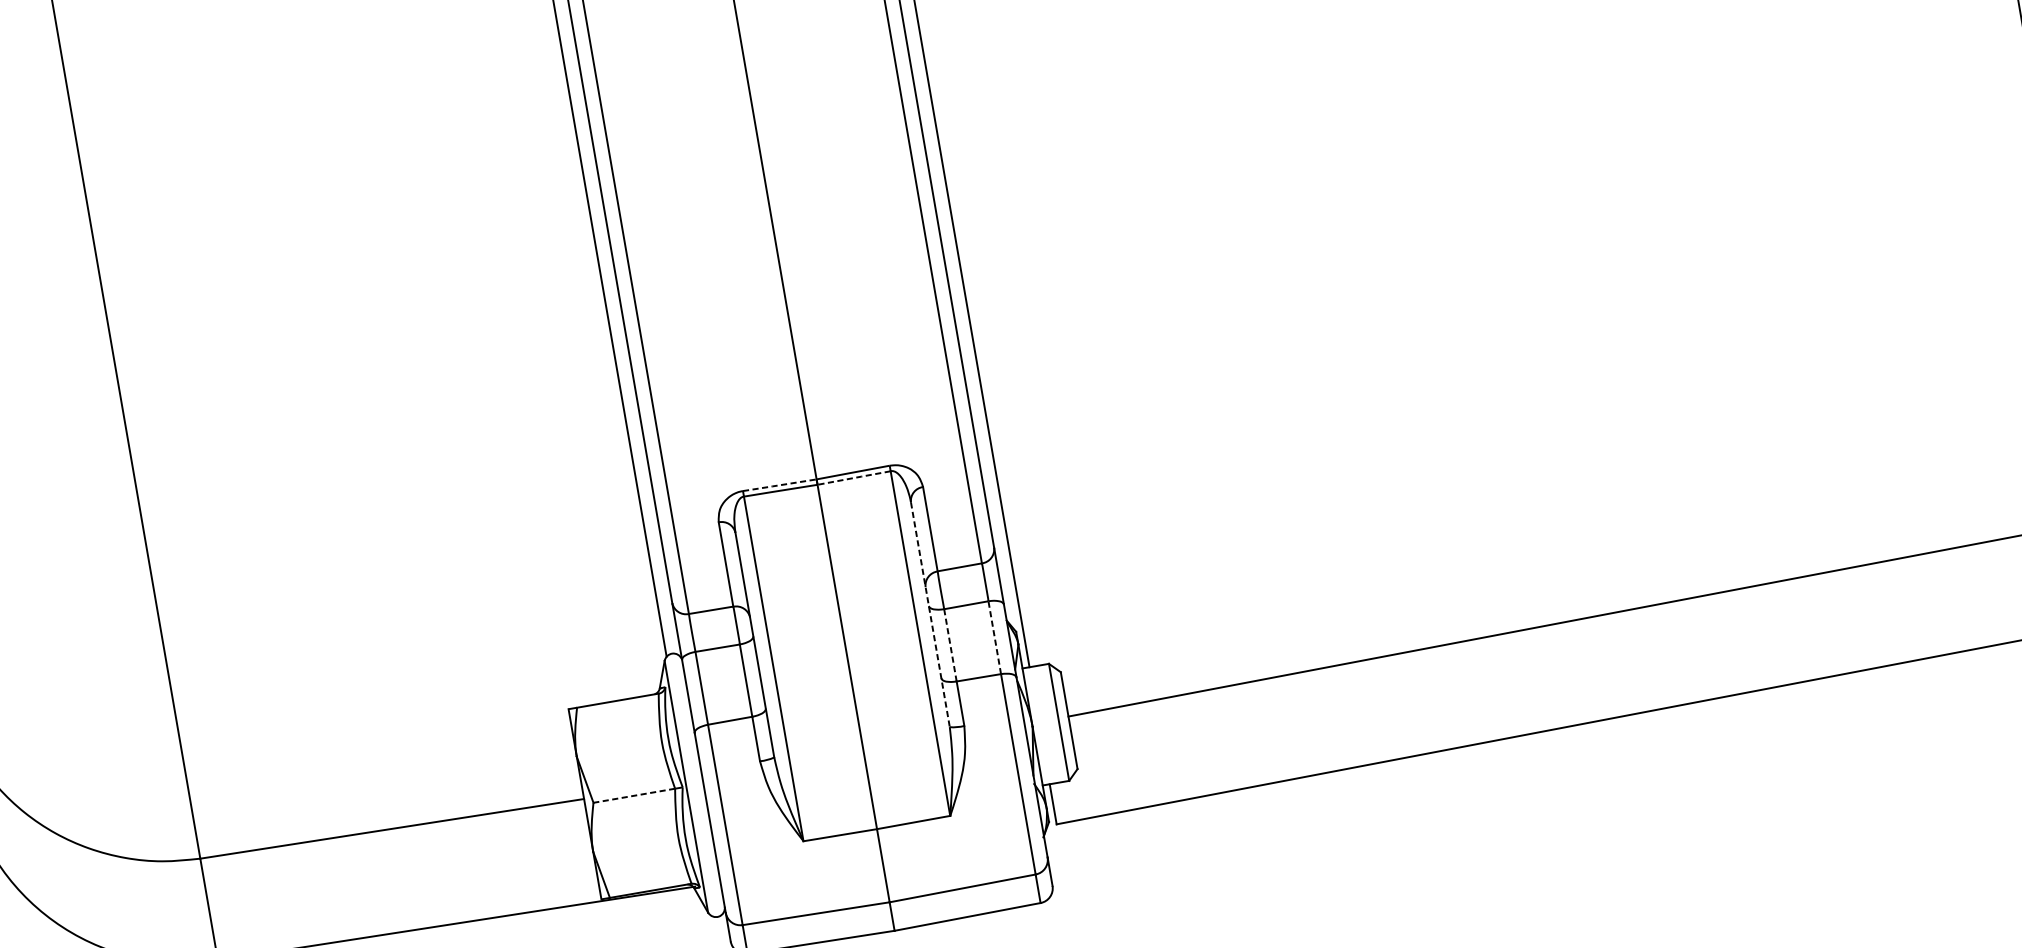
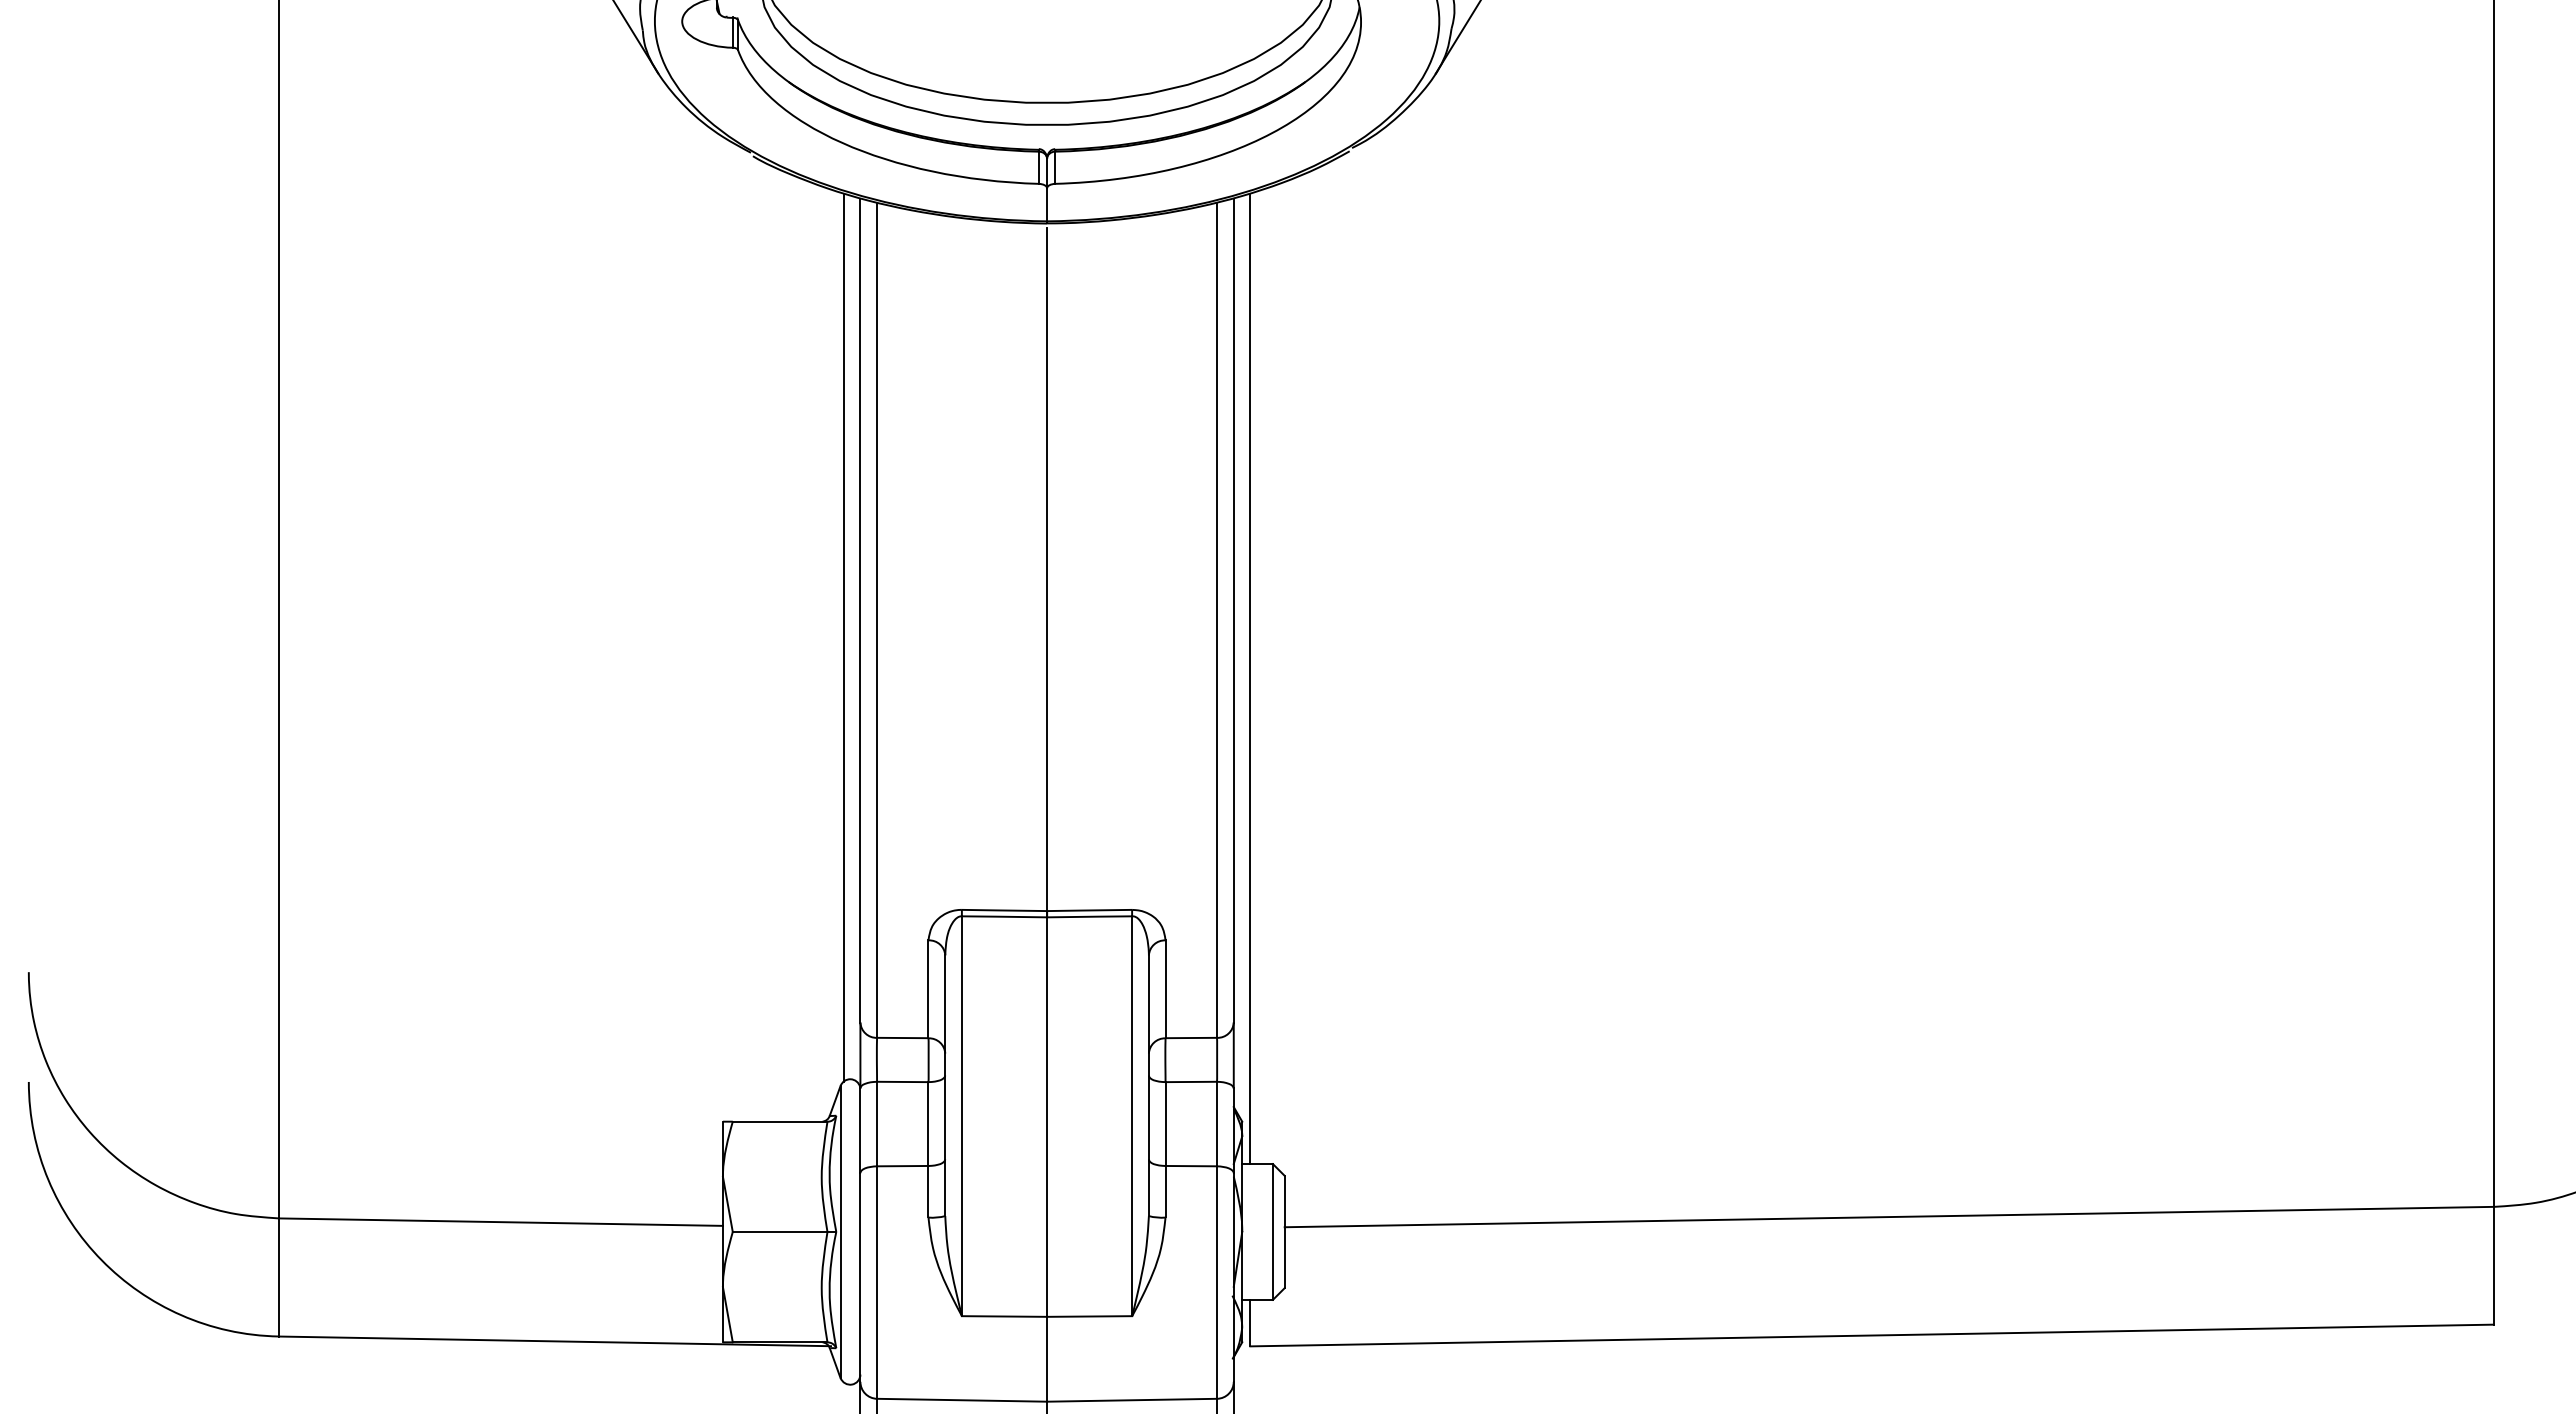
line: (854, 477) -> (1090, 916), dashed -> solid
line: (779, 485) -> (1004, 910), dashed -> solid
line: (930, 615) -> (1148, 1086), dashed -> solid
line: (994, 637) -> (1216, 1123), dashed -> solid
line: (950, 645) -> (1165, 1124), dashed -> solid
line: (633, 795) -> (779, 1231), dashed -> solid

